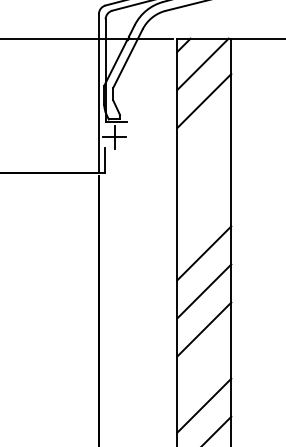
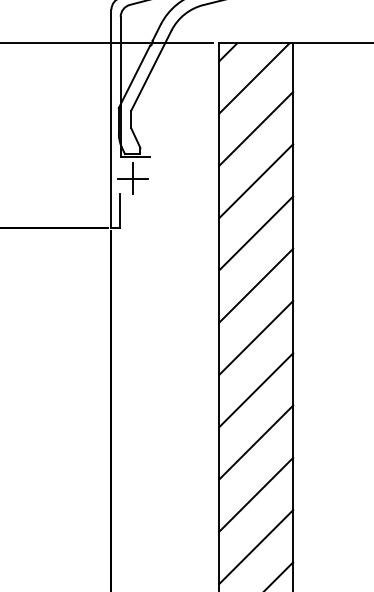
line: (204, 139) -> (256, 181), added
line: (204, 177) -> (256, 233), added
line: (204, 215) -> (256, 286), added
line: (204, 367) -> (256, 494), added

